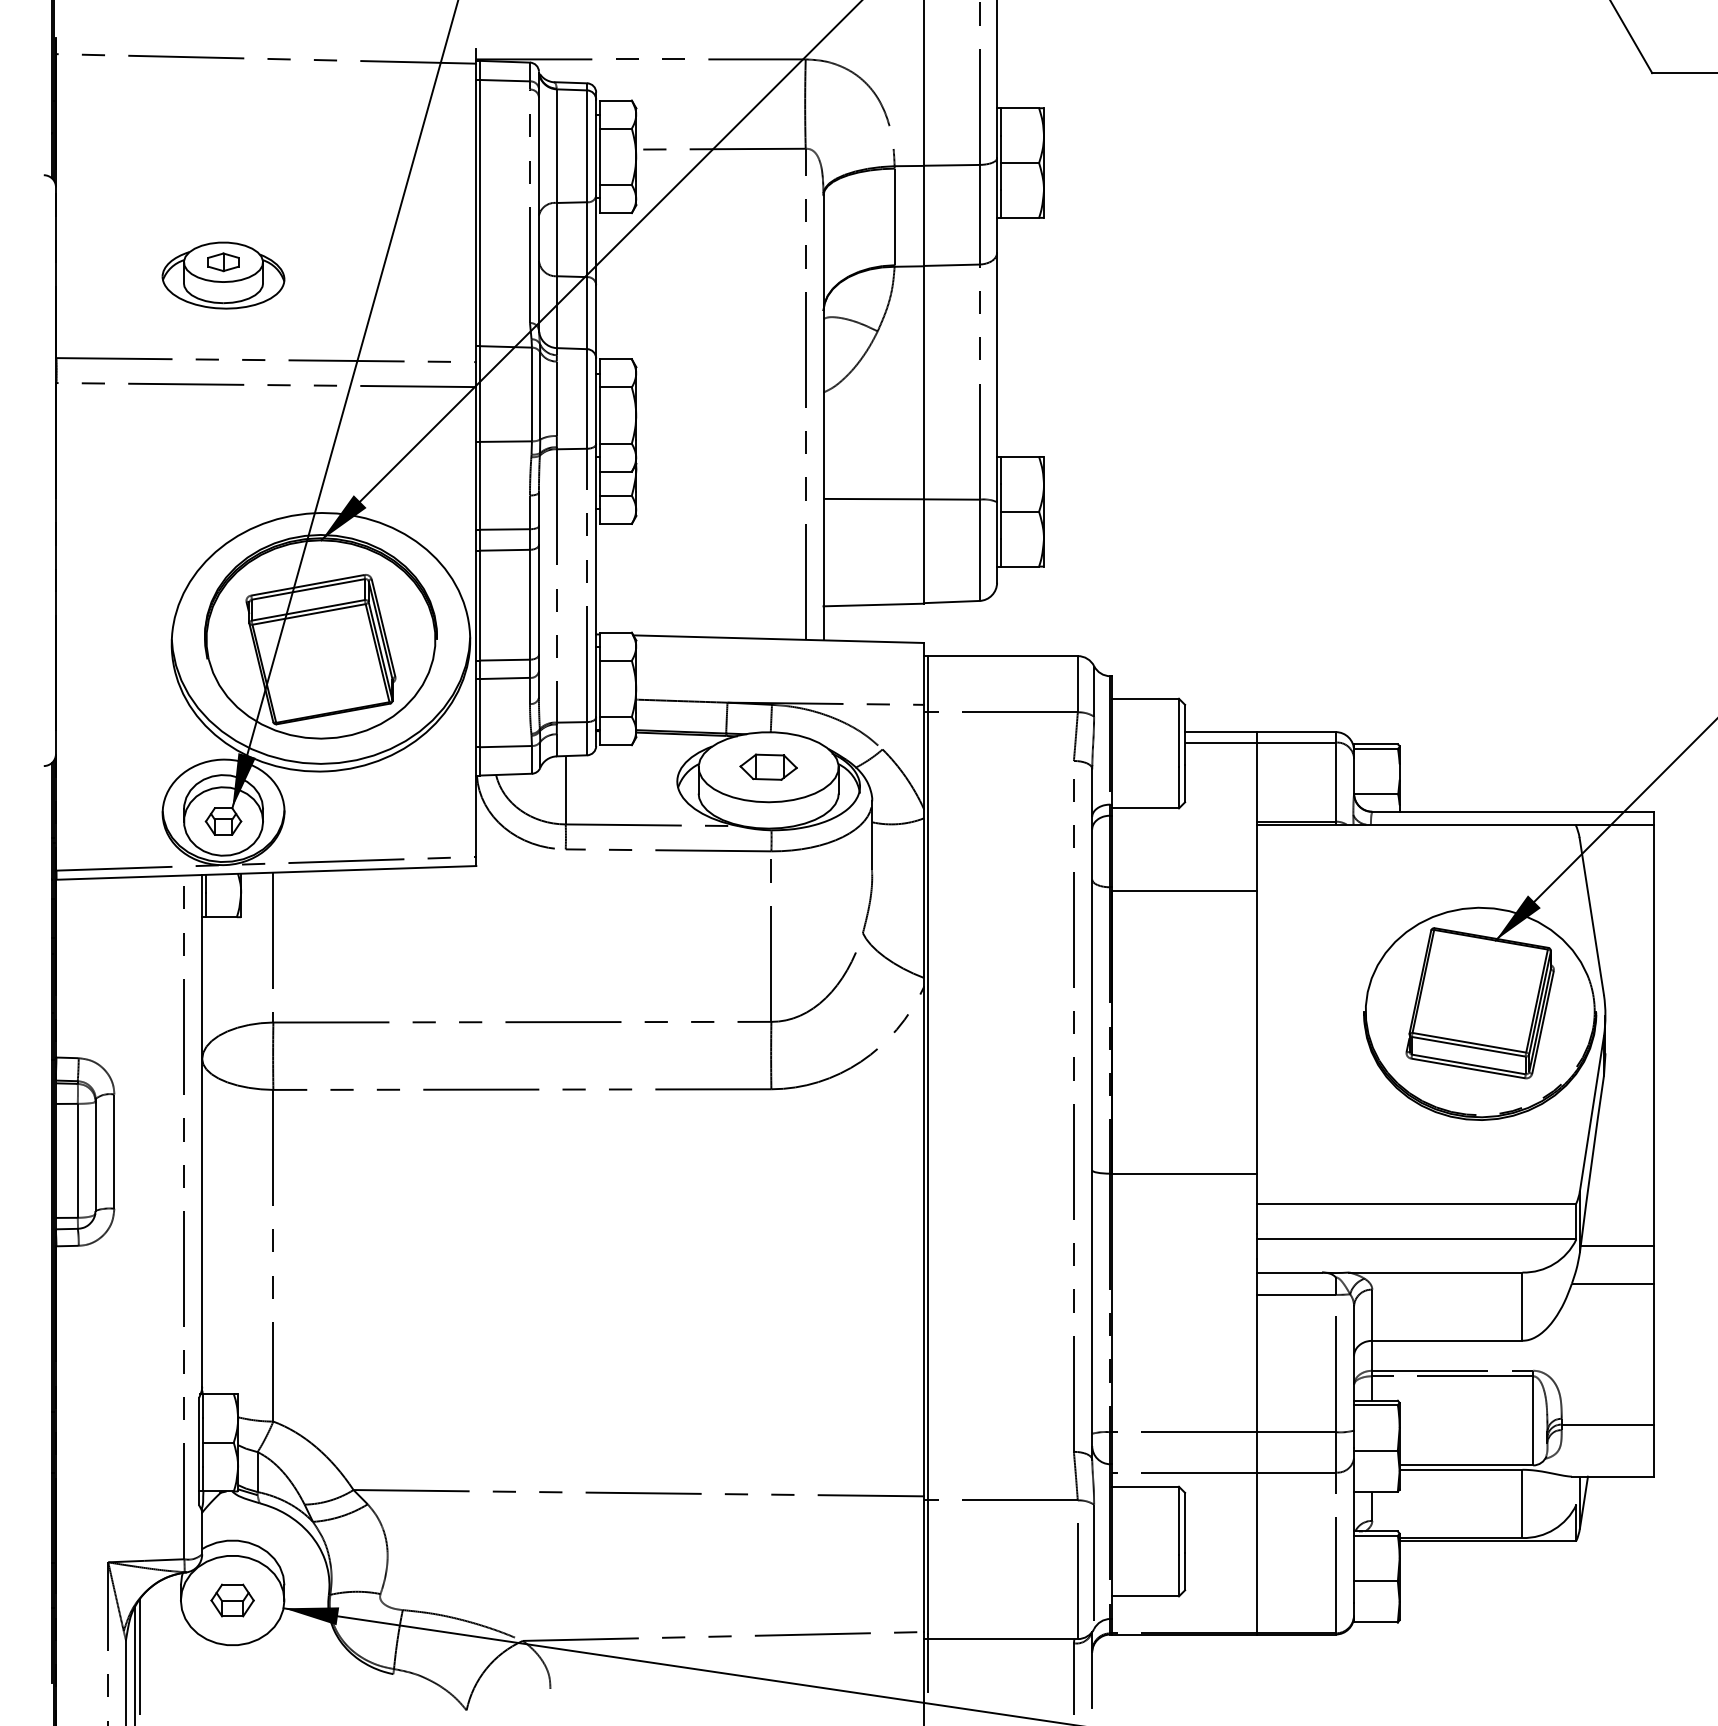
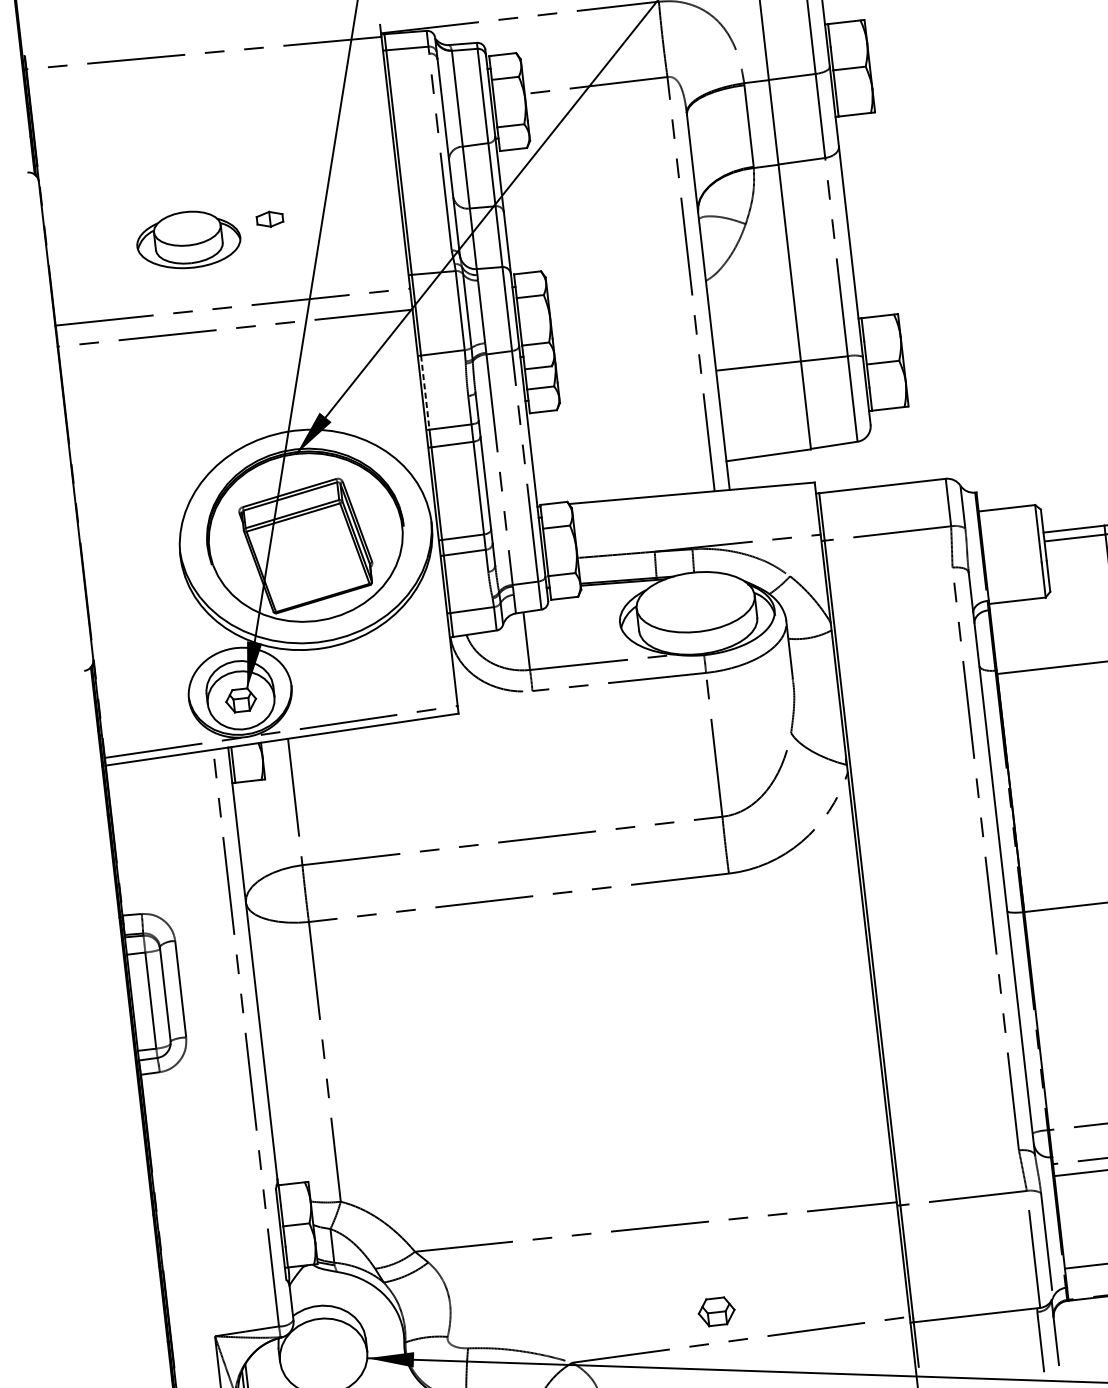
part: (223, 262) -> (270, 219), moved
line: (480, 485) -> (425, 392), solid -> dashed
part: (768, 766) -> (695, 601), removed
part: (232, 1600) -> (716, 1311), moved

